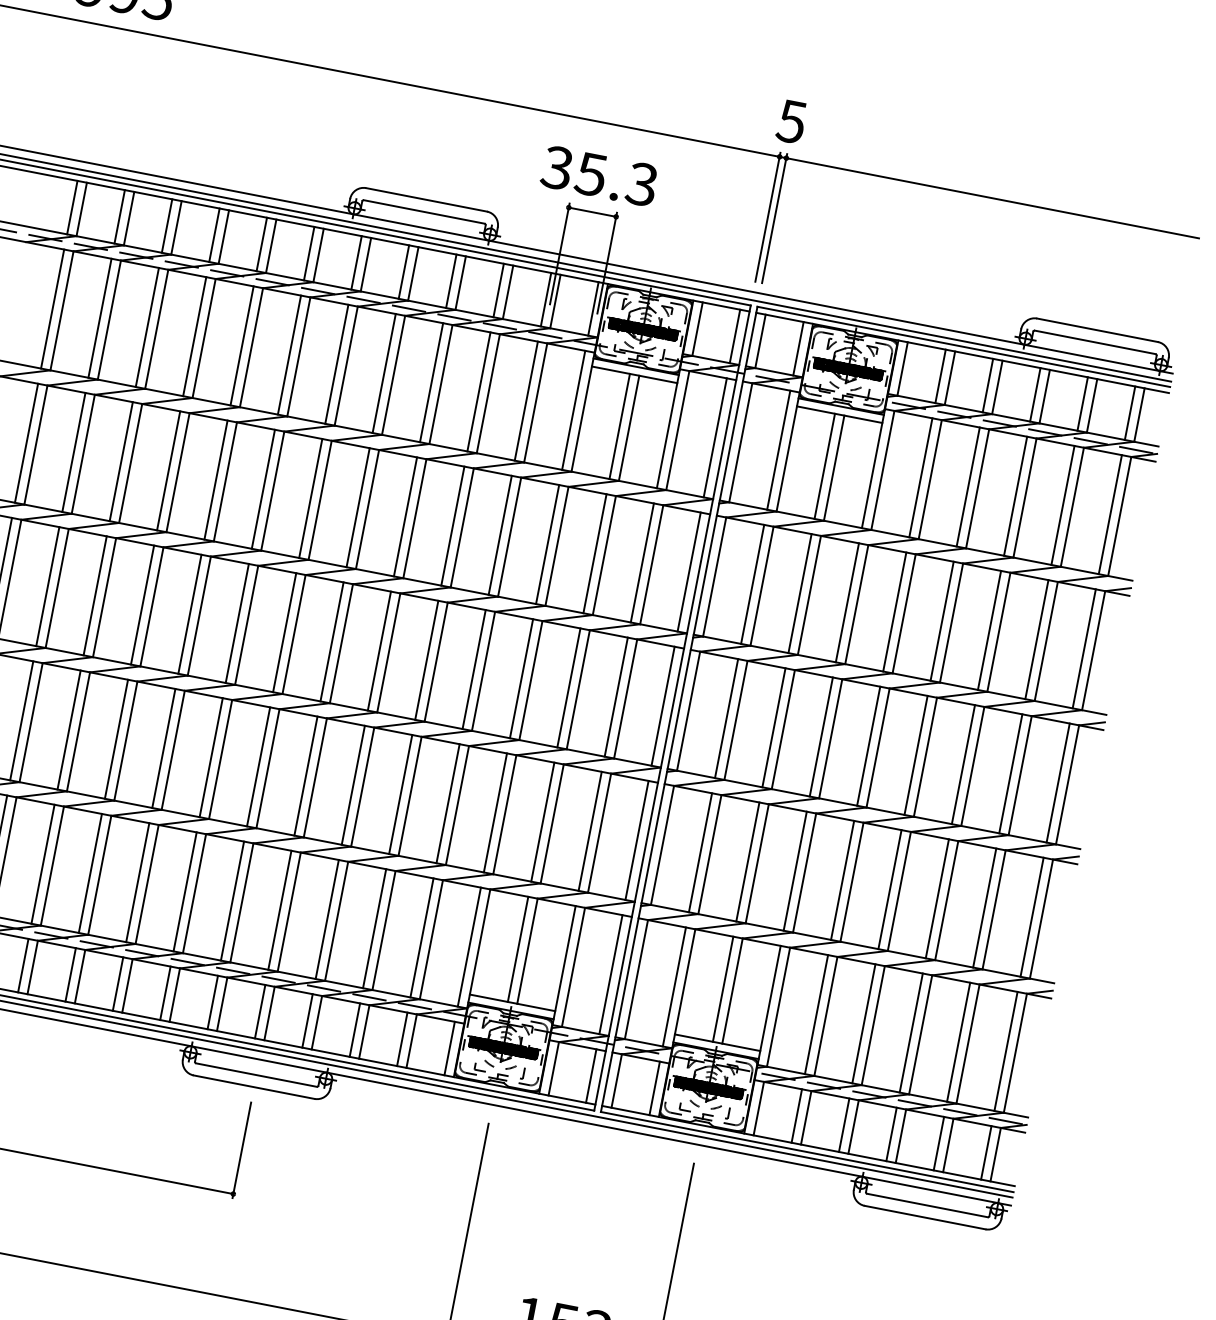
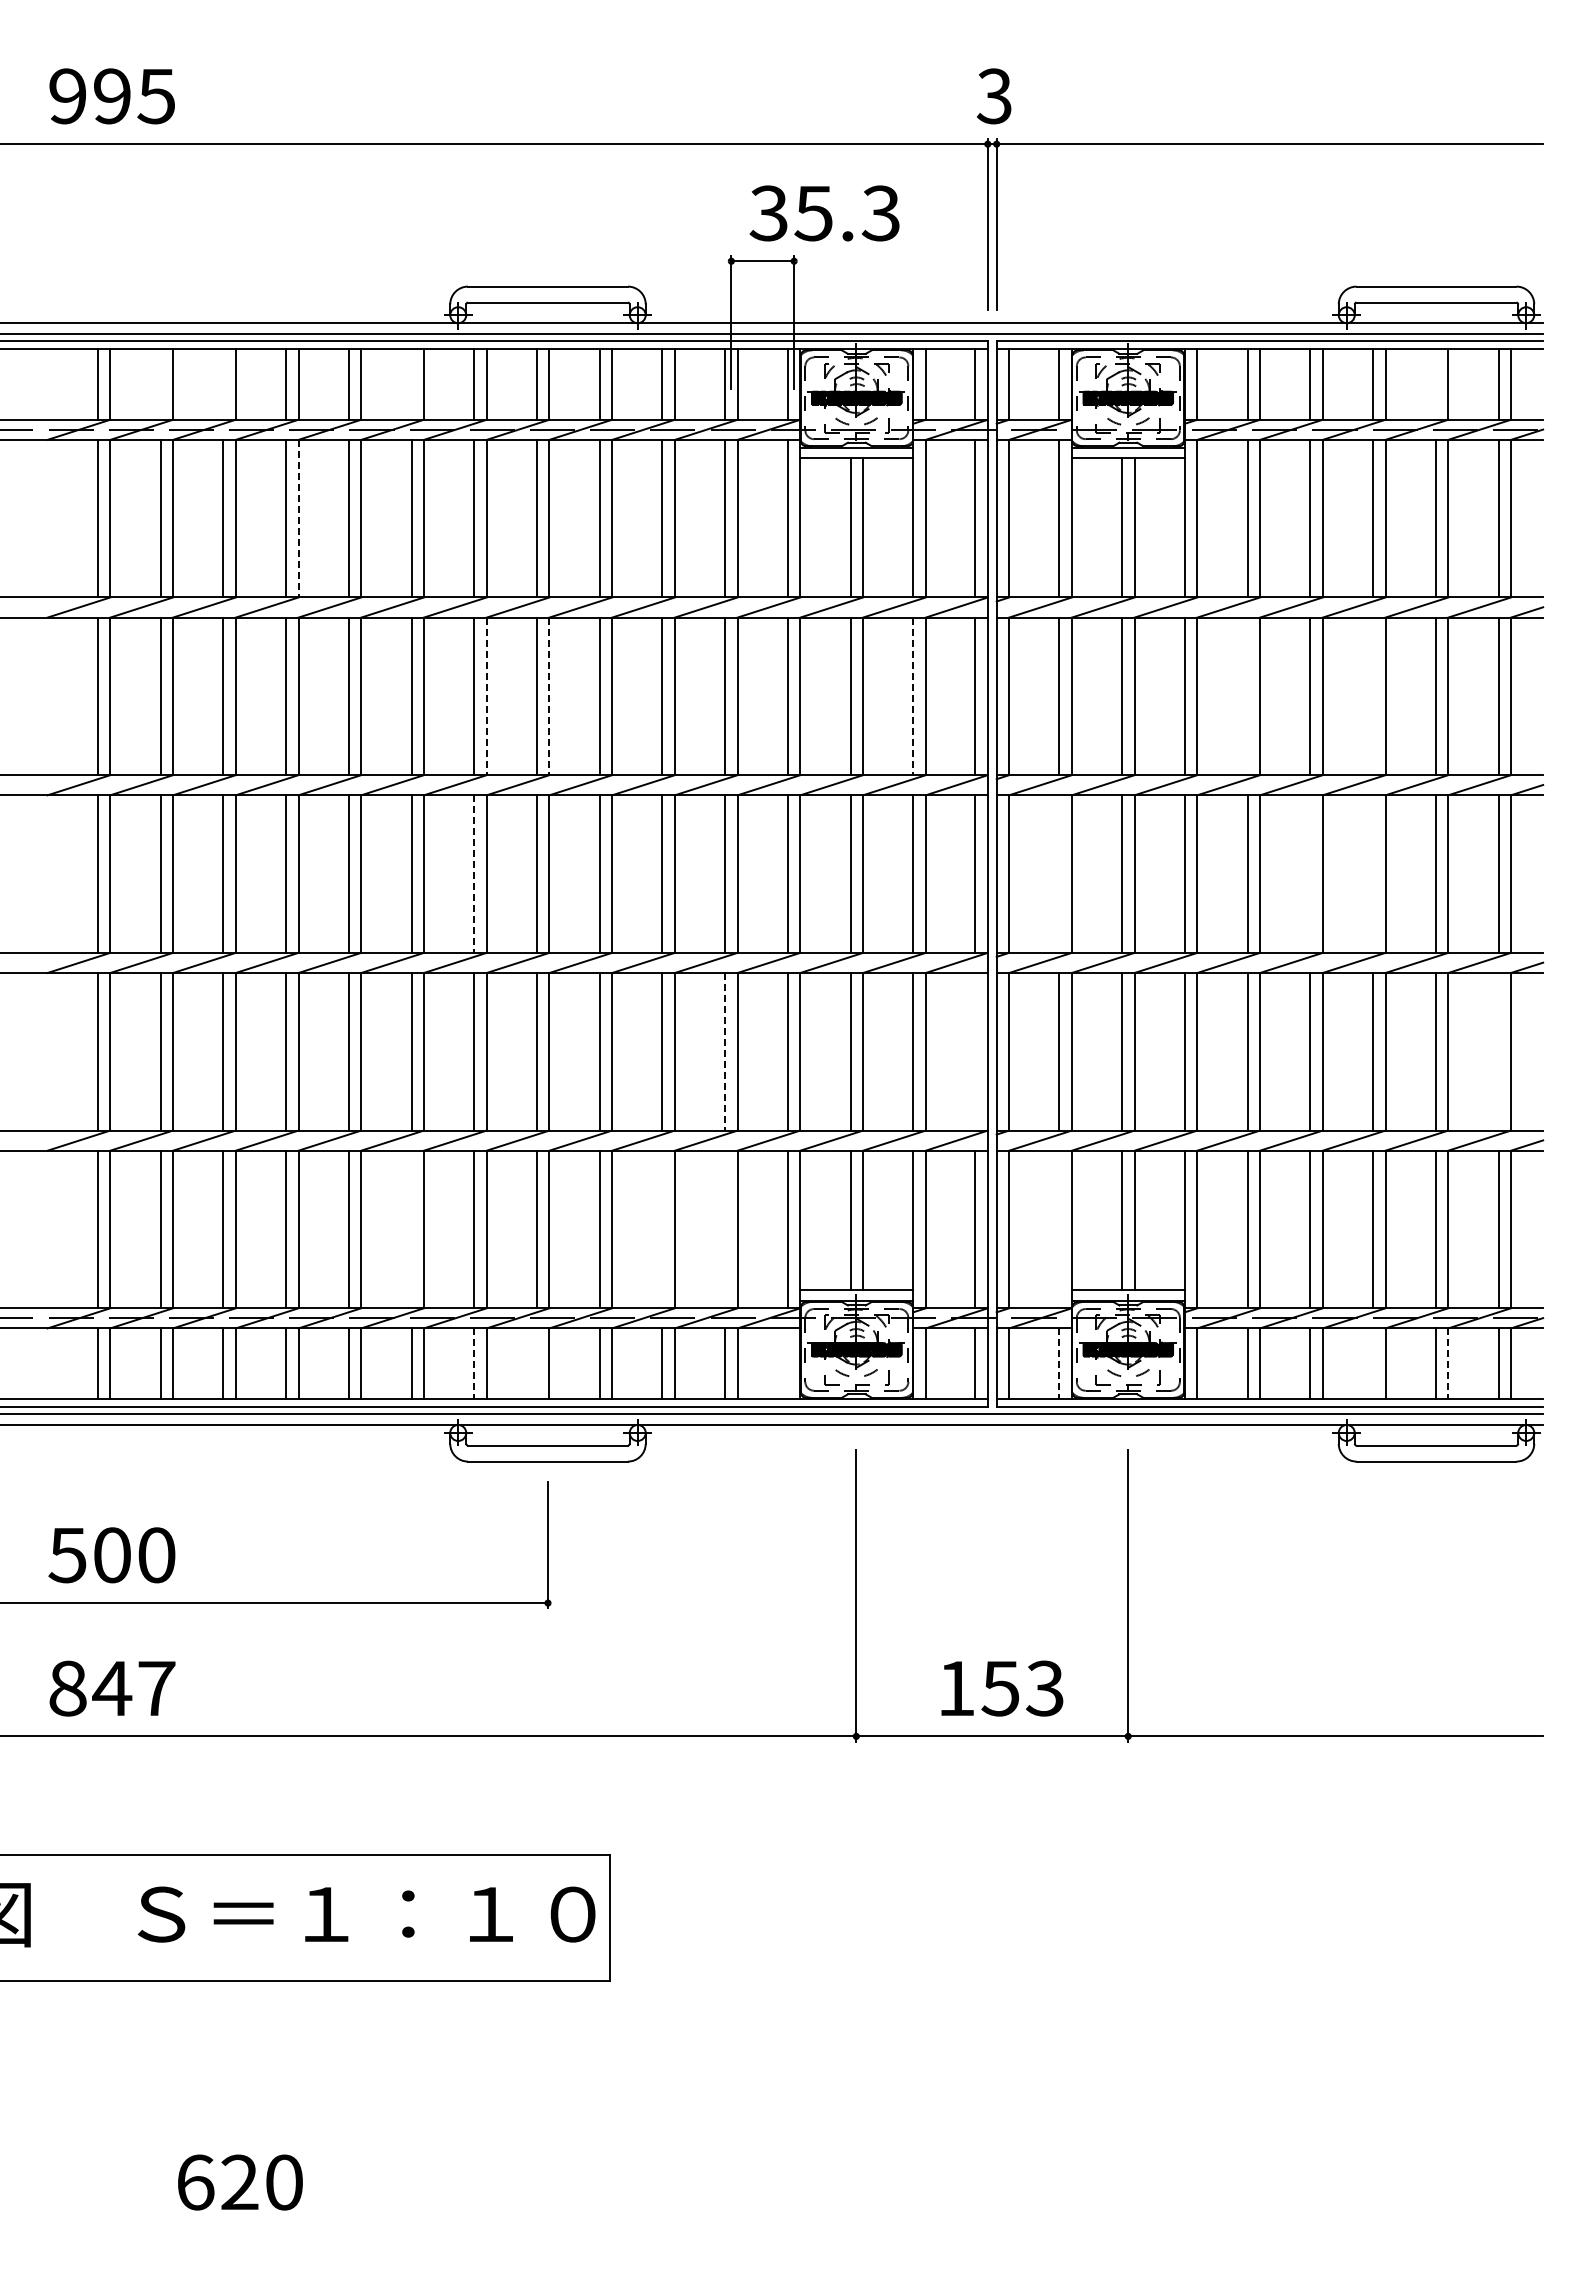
text: (791, 120) -> (993, 95), 5 -> 3
text: (599, 176) -> (824, 213), moved
line: (119, 216) -> (160, 383), removed
line: (167, 225) -> (223, 383), removed
line: (309, 252) -> (411, 383), removed
line: (204, 338) -> (298, 518), solid -> dashed
line: (1082, 403) -> (1435, 383), removed
line: (320, 500) -> (486, 696), solid -> dashed
line: (367, 509) -> (549, 696), solid -> dashed
line: (642, 563) -> (913, 696), solid -> dashed
line: (894, 612) -> (1247, 696), removed
line: (989, 630) -> (1373, 696), removed
line: (284, 633) -> (474, 874), solid -> dashed
line: (726, 718) -> (1059, 873), removed
line: (916, 754) -> (1310, 873), removed
line: (963, 764) -> (1373, 873), removed
line: (448, 803) -> (725, 1051), solid -> dashed
line: (637, 840) -> (975, 1051), removed
line: (185, 891) -> (411, 1229), removed
line: (1032, 917) -> (1498, 1051), removed
line: (374, 928) -> (662, 1229), removed
line: (422, 937) -> (725, 1229), removed
line: (674, 986) -> (1059, 1229), removed
line: (212, 1003) -> (474, 1364), solid -> dashed
line: (259, 1011) -> (536, 1363), removed
line: (449, 1048) -> (787, 1363), removed
line: (654, 1088) -> (1059, 1364), solid -> dashed
line: (891, 1134) -> (1373, 1363), removed
line: (948, 1146) -> (1448, 1364), solid -> dashed

